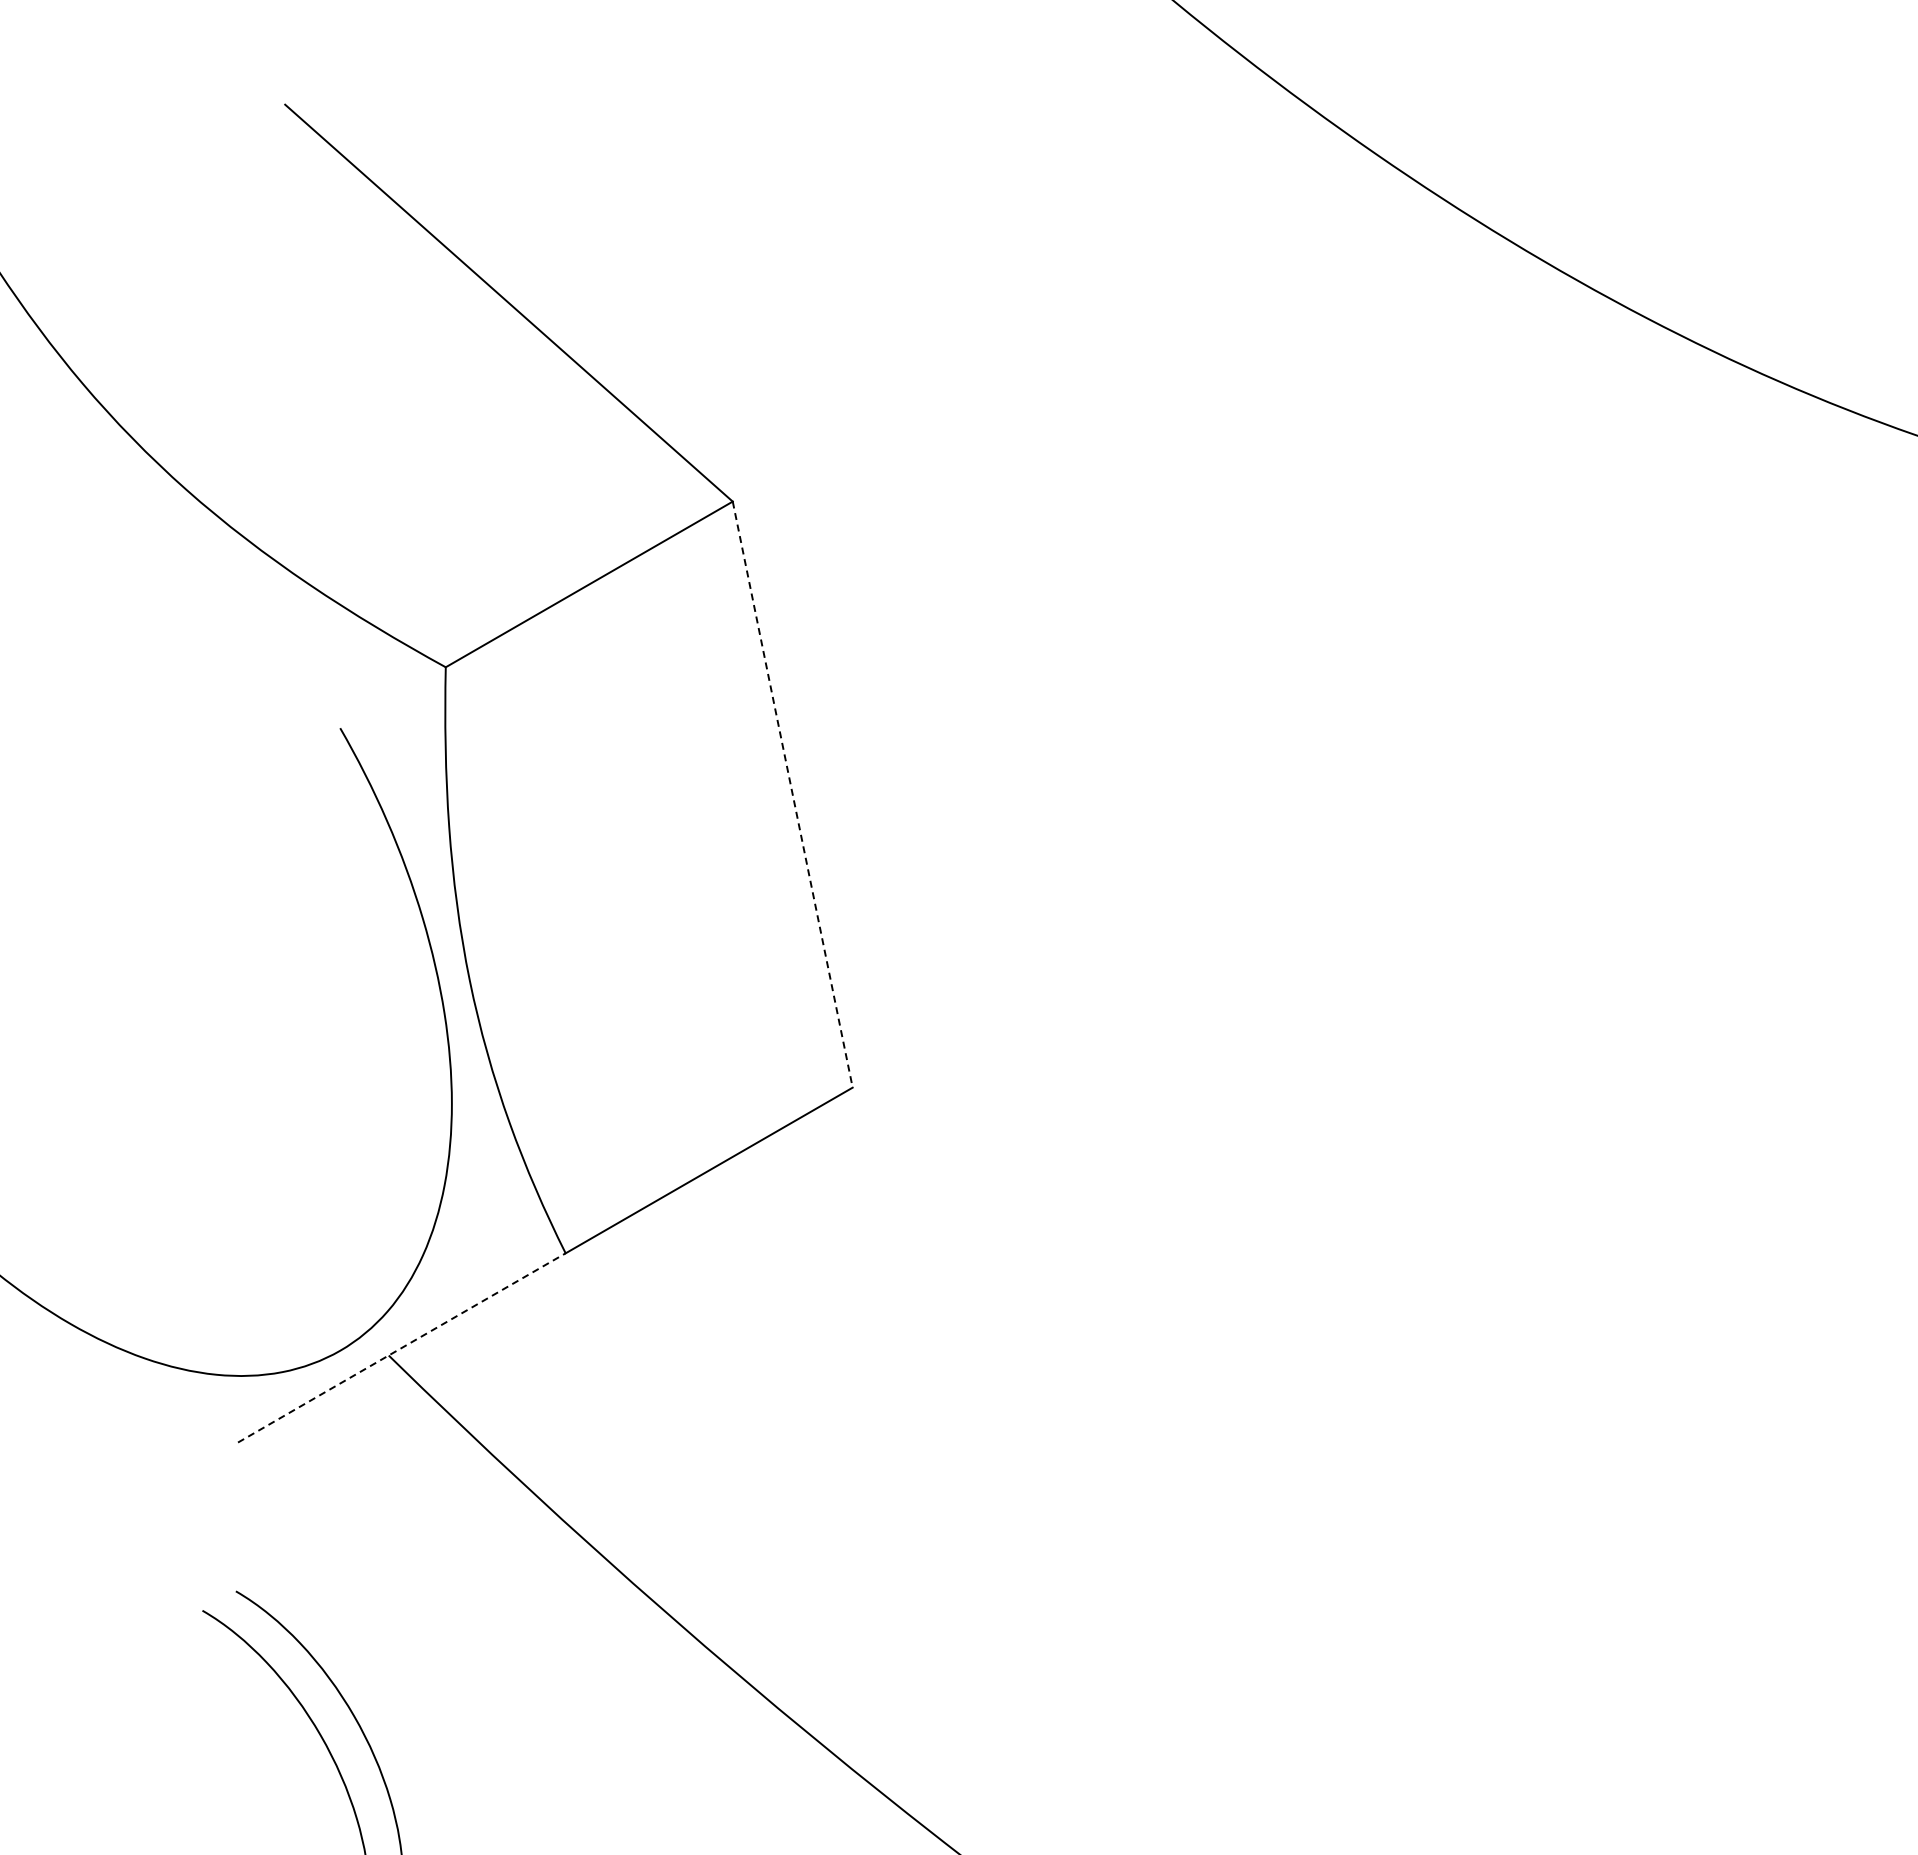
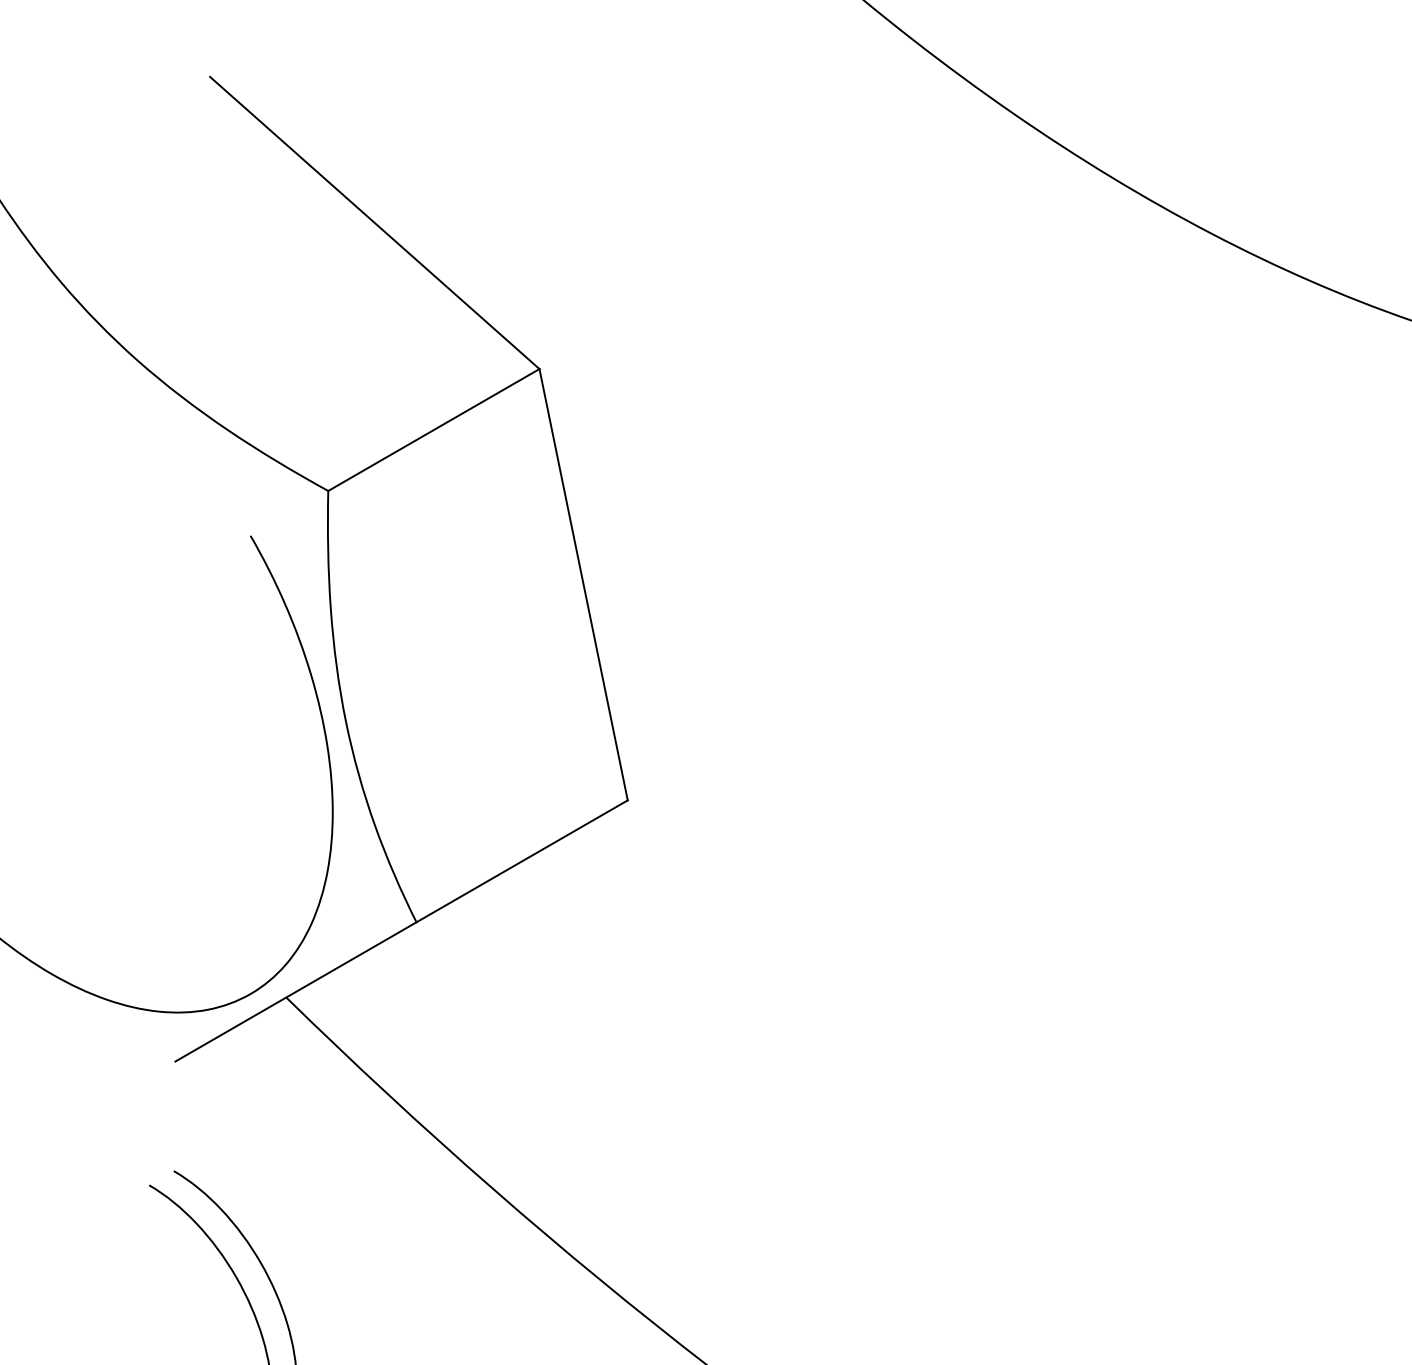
line: (792, 795) -> (583, 585), dashed -> solid
line: (402, 1347) -> (296, 991), dashed -> solid

